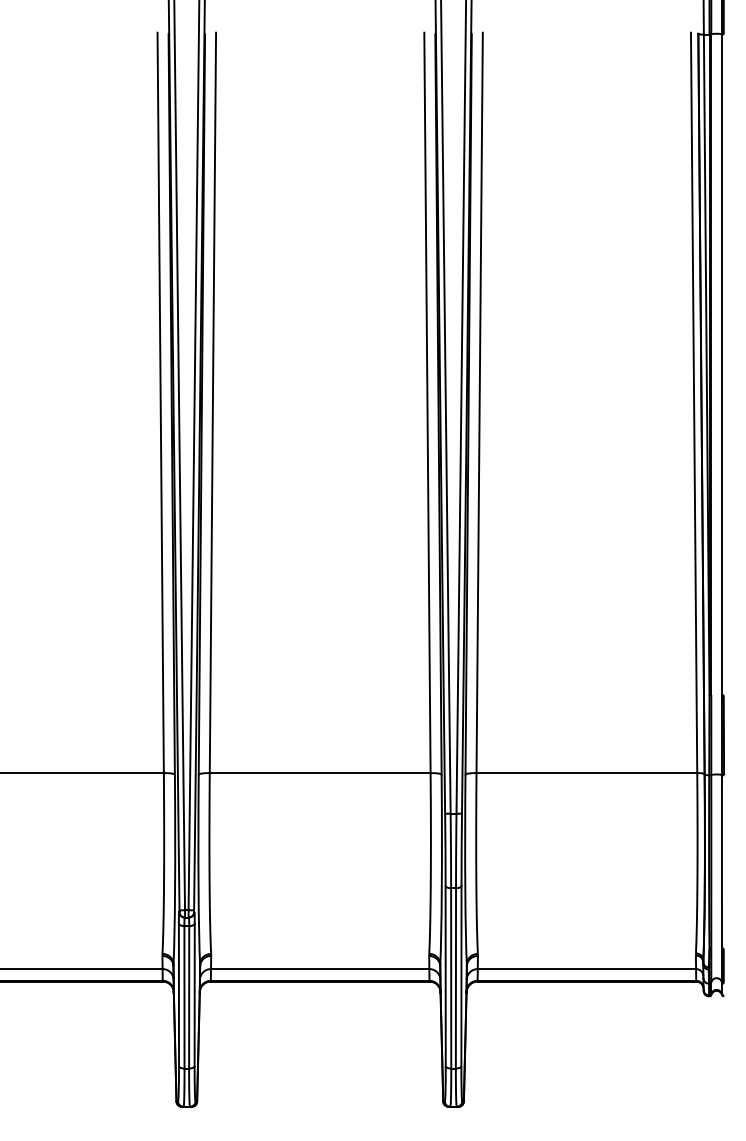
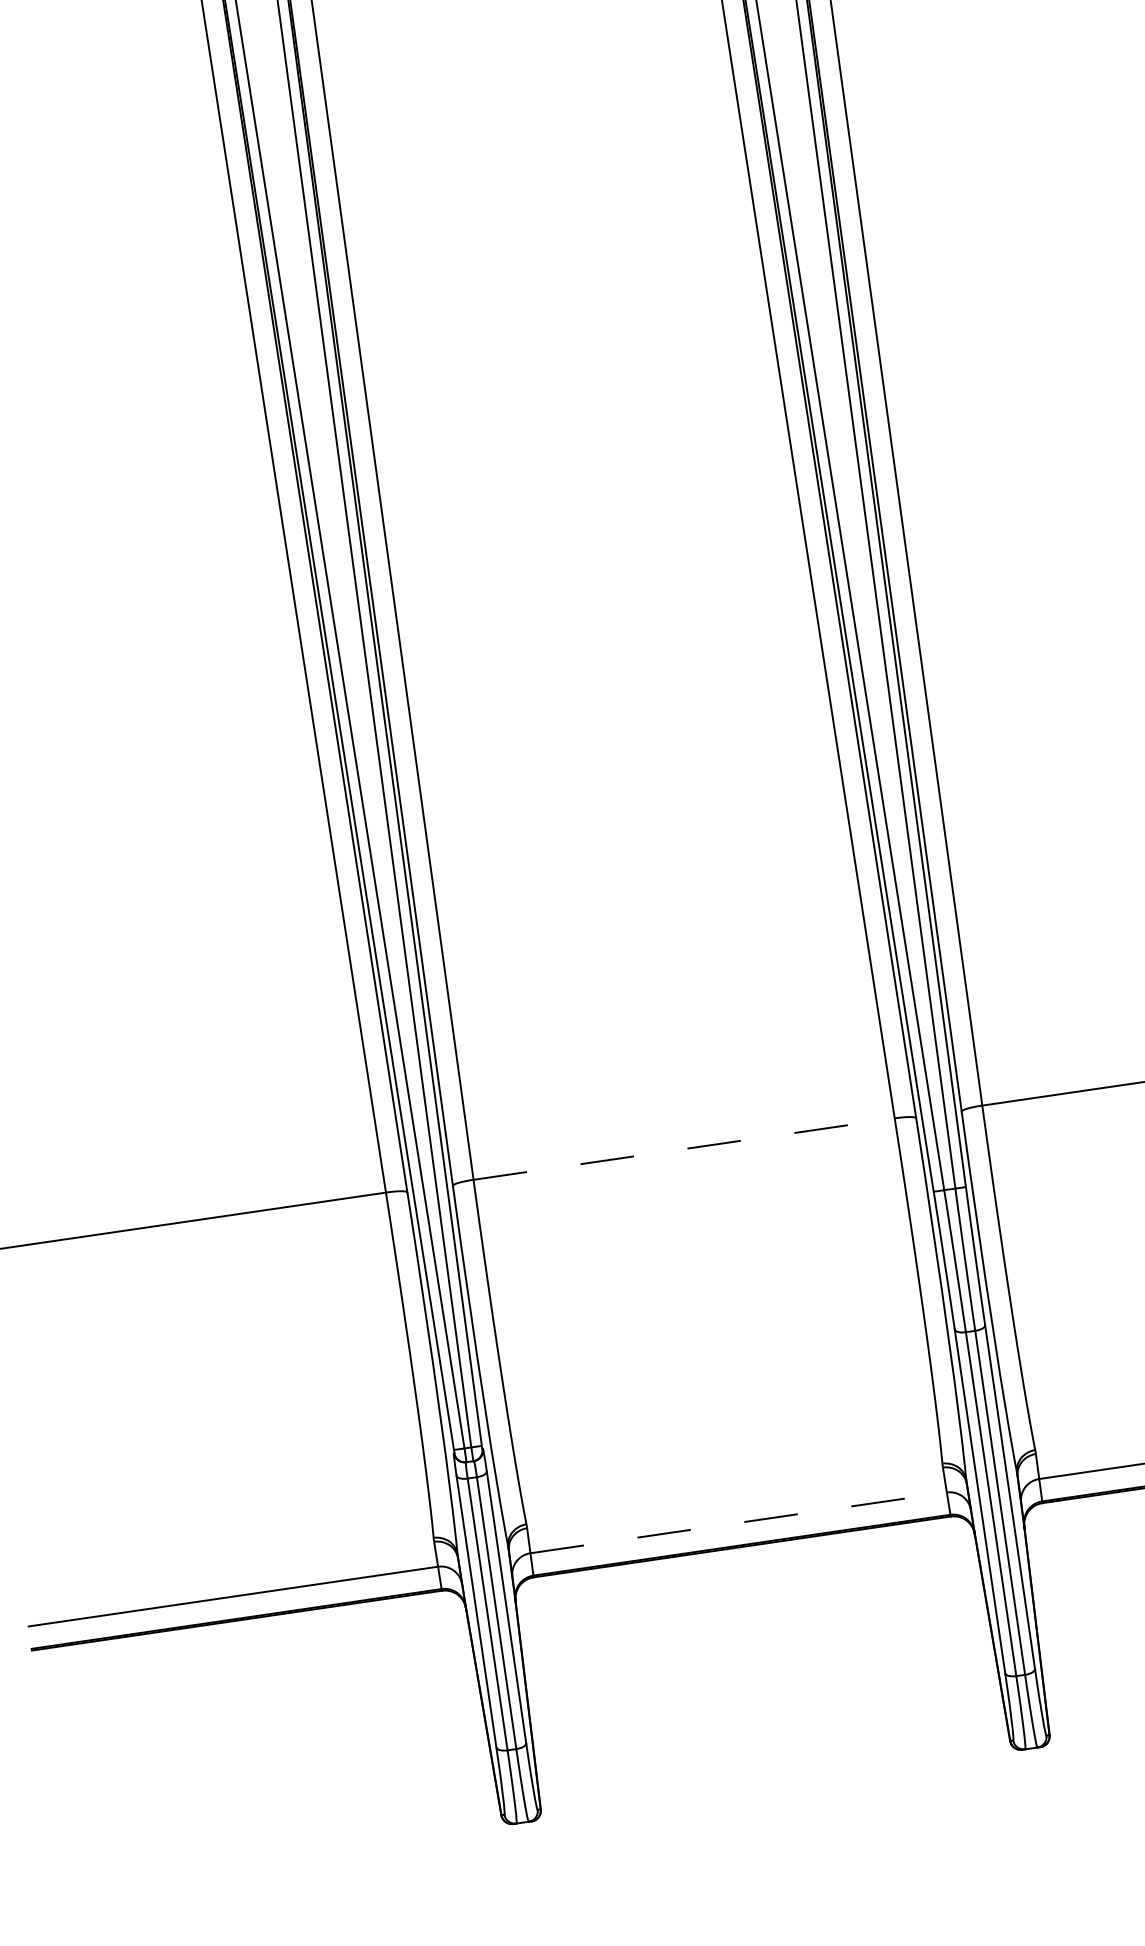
line: (320, 773) -> (684, 1149), solid -> dashed
line: (320, 969) -> (739, 1523), solid -> dashed

